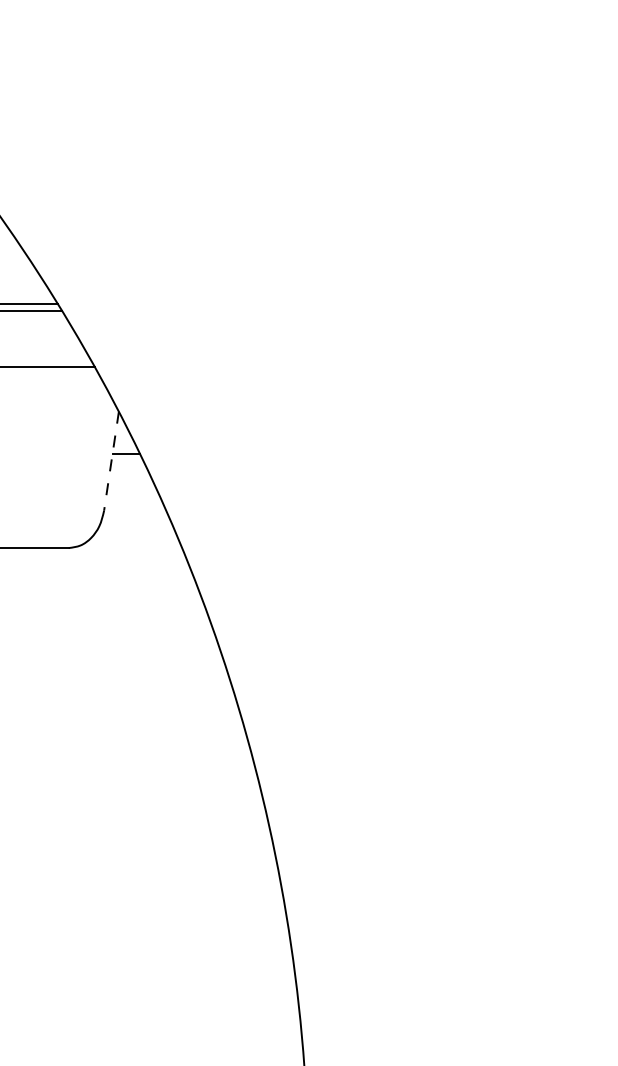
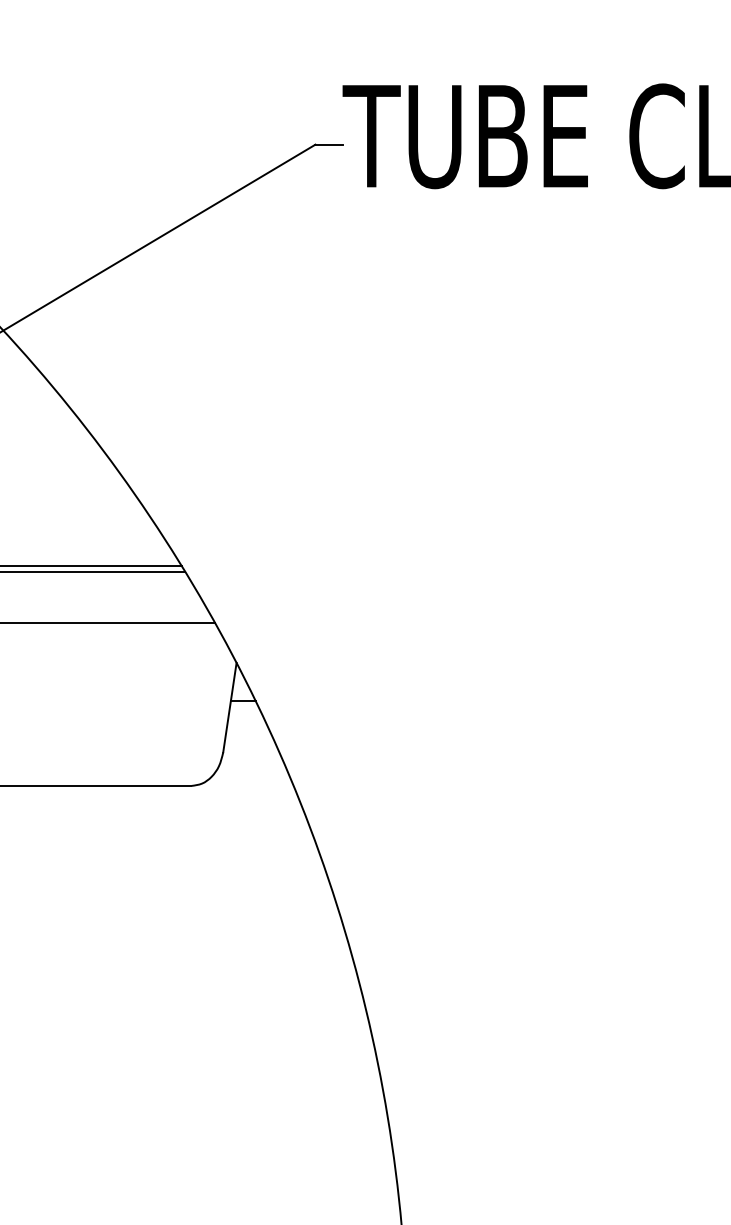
line: (111, 462) -> (229, 708), dashed -> solid

